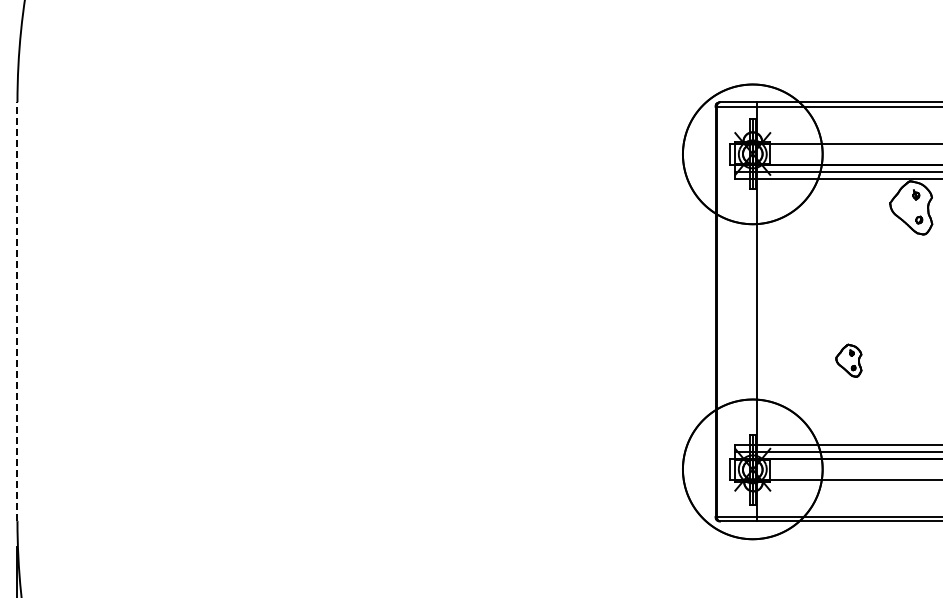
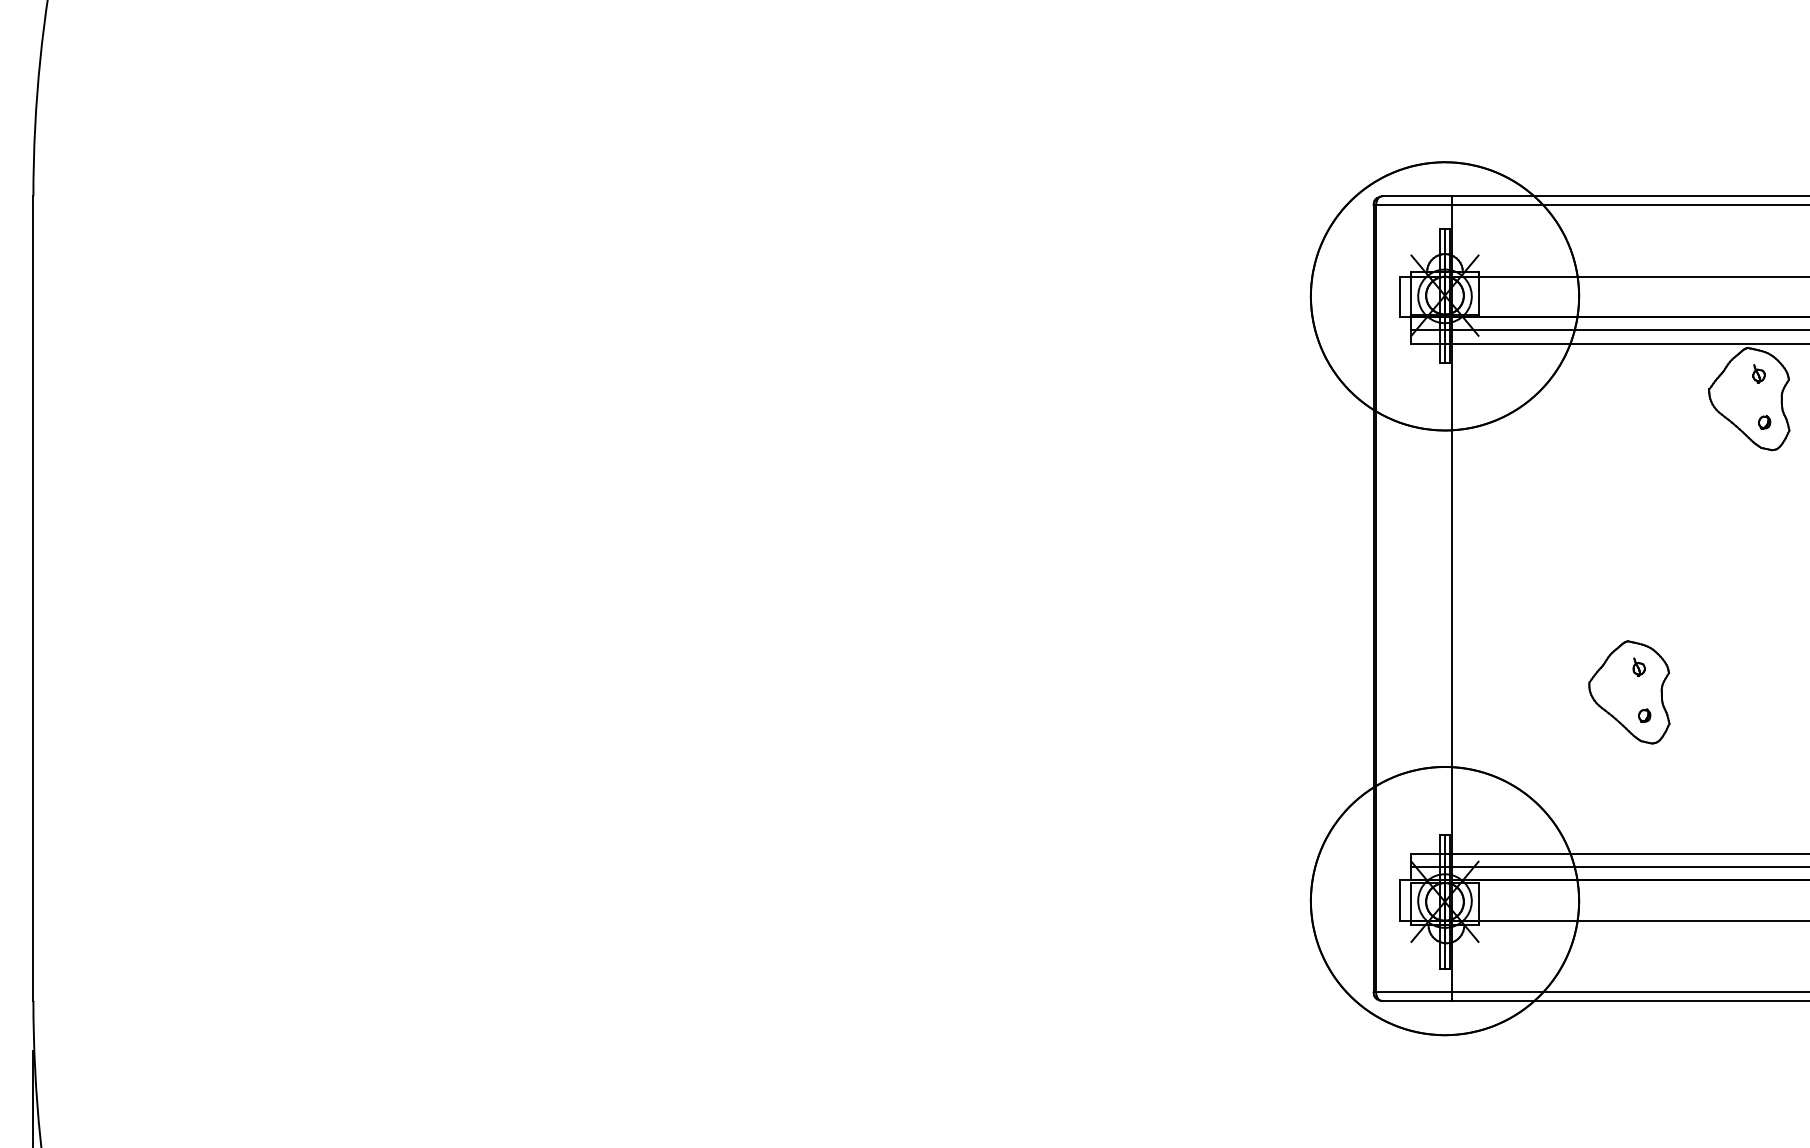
line: (17, 311) -> (33, 597), dashed -> solid
part: (848, 360) -> (1628, 692), size x1.67

